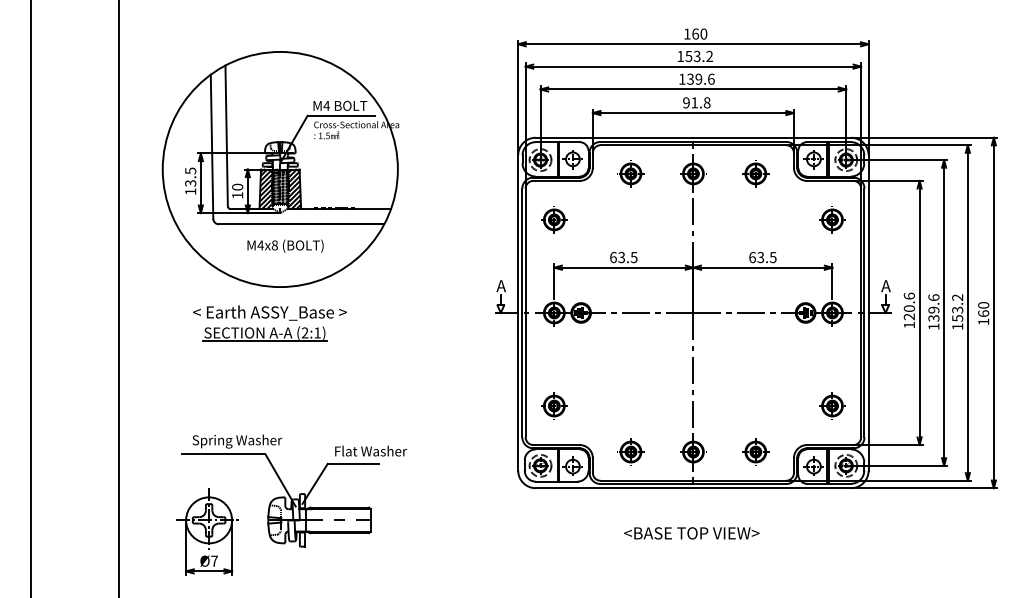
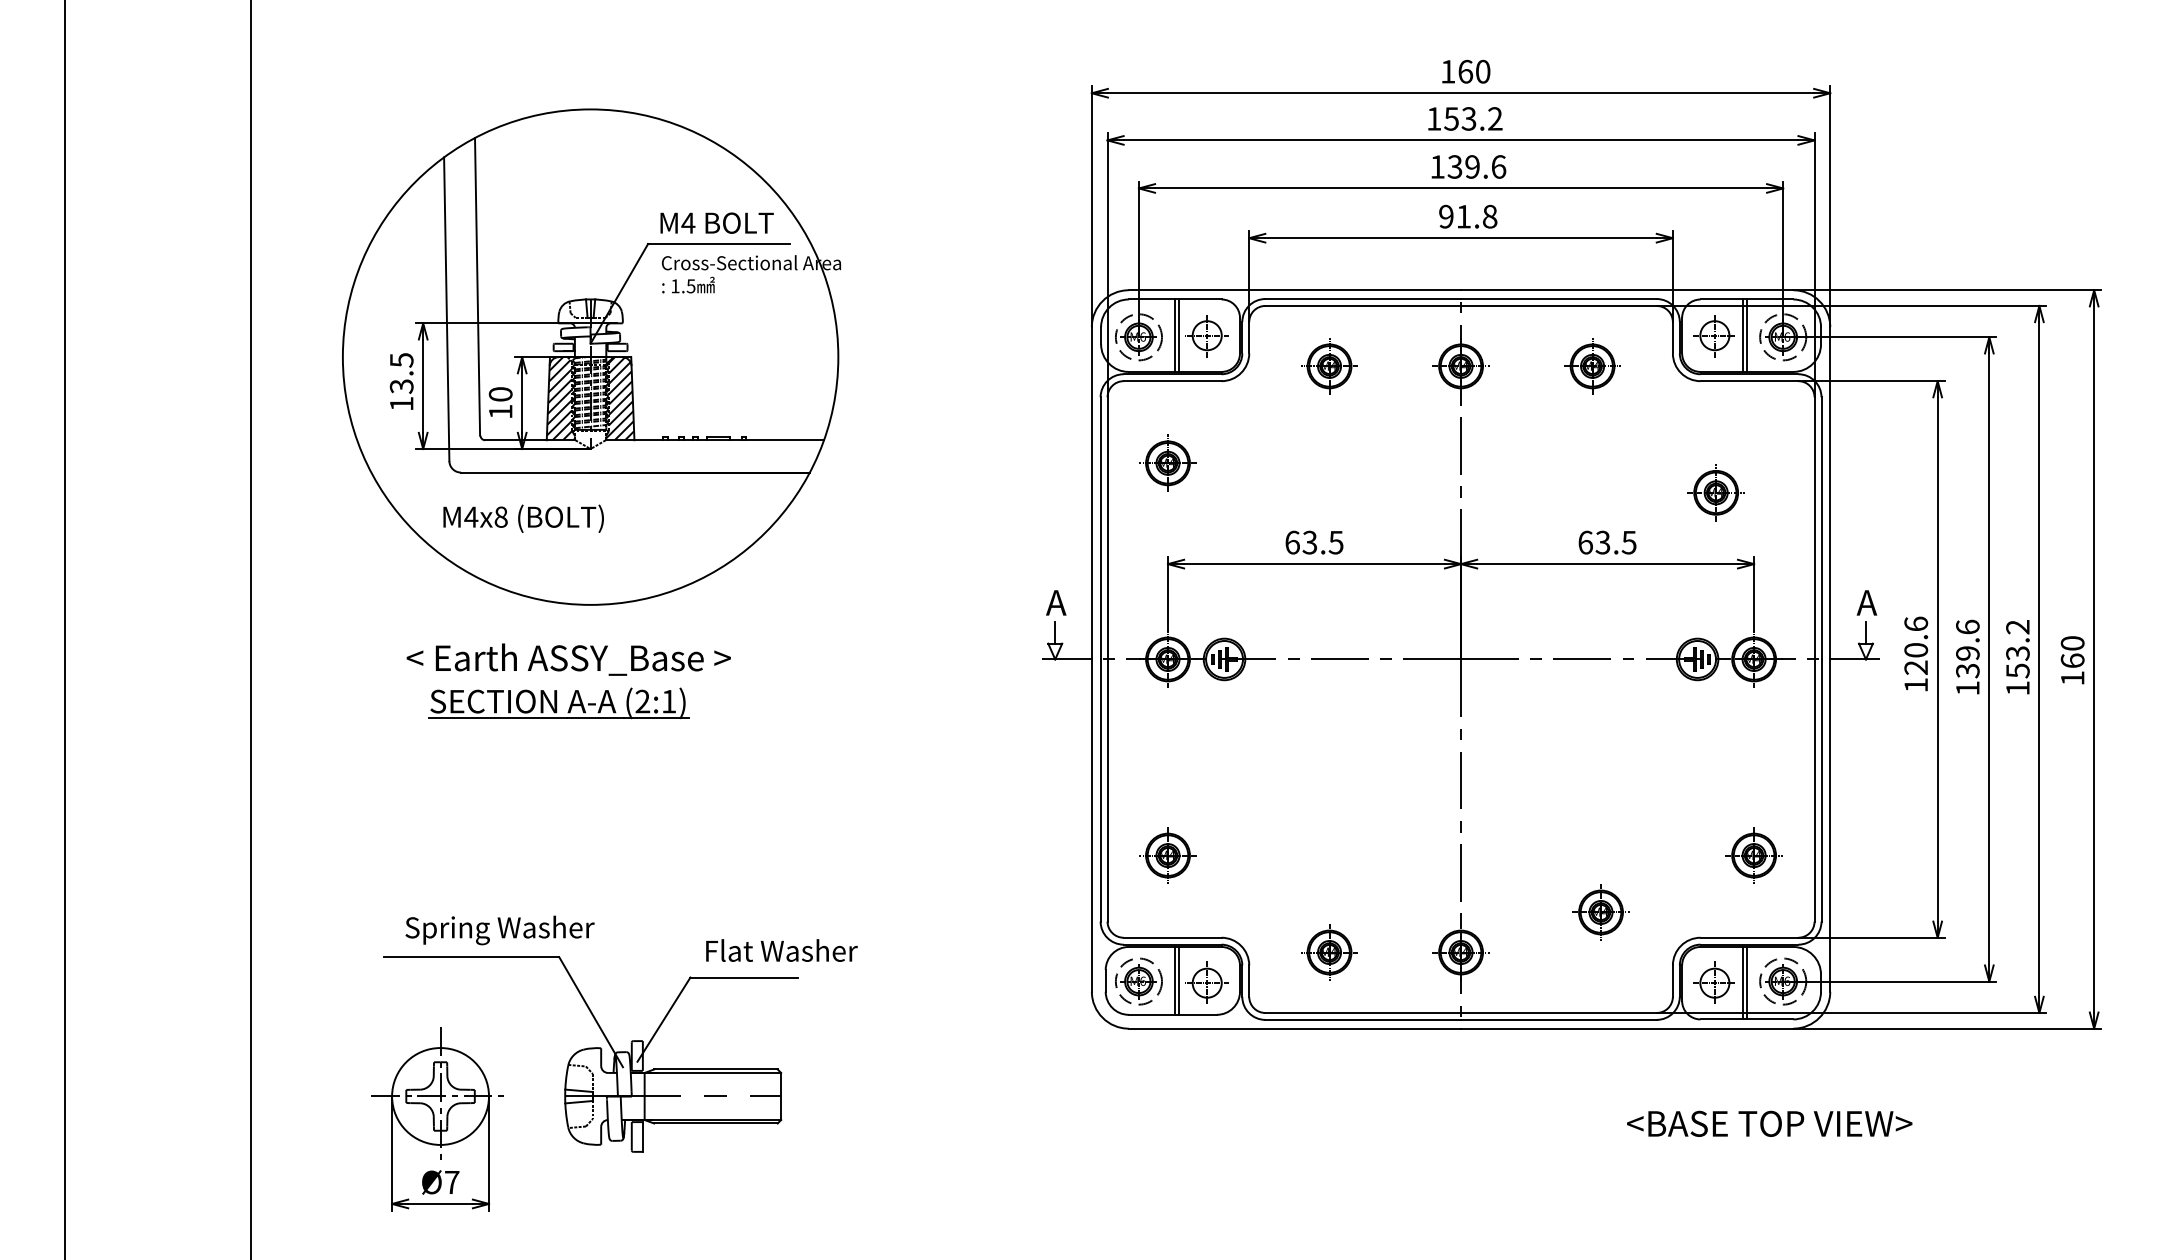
part: (832, 219) -> (1716, 491), moved
text: (285, 245) -> (523, 517), moved
part: (755, 451) -> (1600, 911), moved
text: (691, 533) -> (1768, 1124), moved

